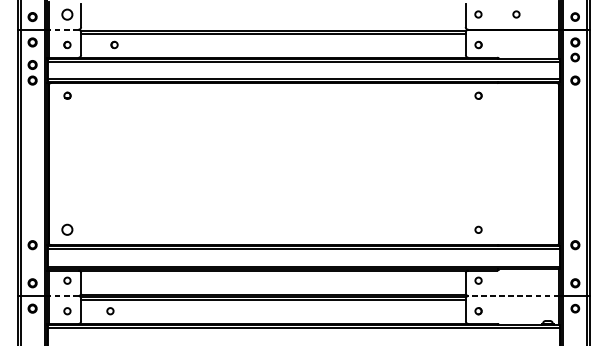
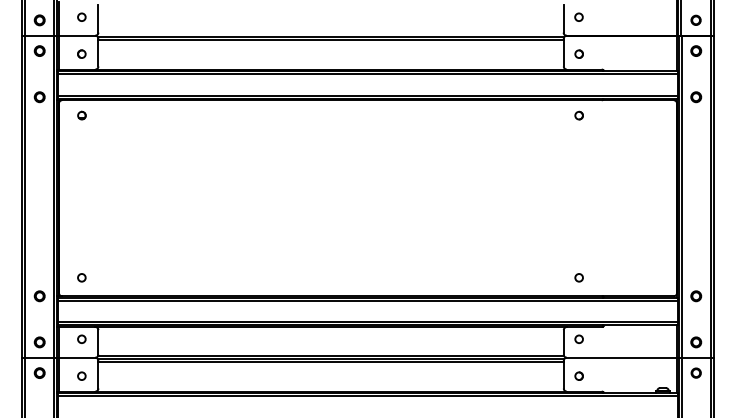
circle: (67, 13) -> (81, 16), size x0.62
circle: (516, 13) -> (624, 16), removed
line: (63, 29) -> (76, 35), dashed -> solid
part: (114, 44) -> (138, 53), removed
part: (574, 56) -> (695, 68), removed
part: (32, 65) -> (39, 78), removed
circle: (67, 229) -> (81, 277), size x0.62
line: (63, 295) -> (76, 357), dashed -> solid
line: (513, 295) -> (621, 357), dashed -> solid
circle: (110, 310) -> (133, 375), removed

